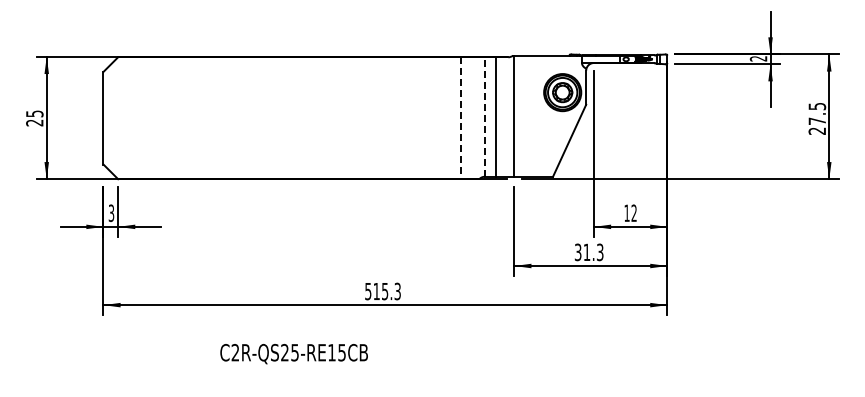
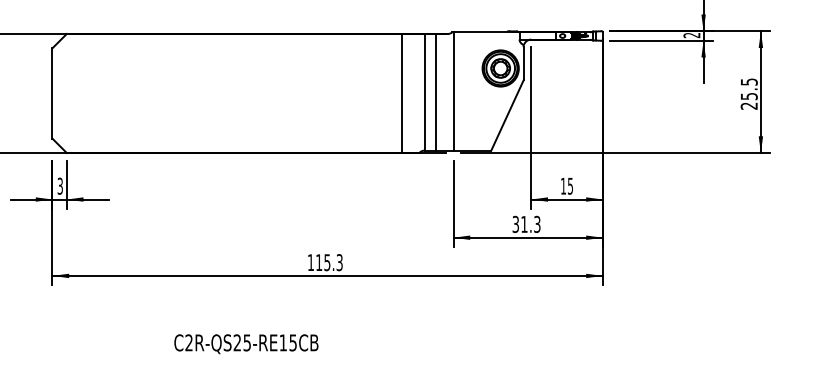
line: (485, 117) -> (425, 92), dashed -> solid
line: (461, 118) -> (401, 93), dashed -> solid
text: (817, 120) -> (749, 95), 27.5 -> 25.5
text: (633, 213) -> (569, 186), 12 -> 15
text: (368, 291) -> (311, 262), 515.3 -> 115.3
text: (293, 354) -> (245, 344), moved

